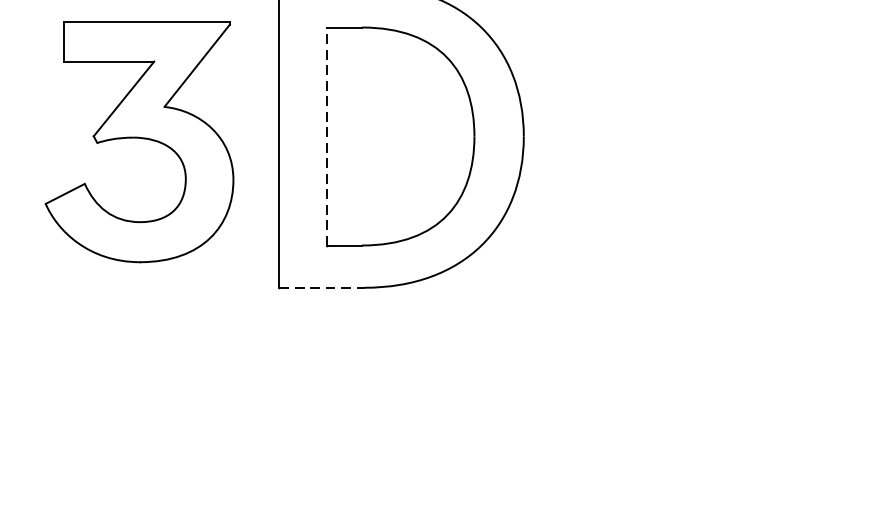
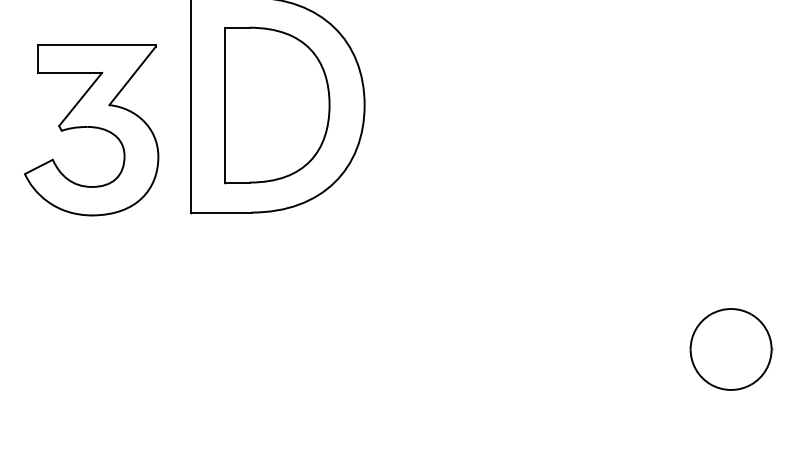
line: (326, 135) -> (224, 104), dashed -> solid
part: (139, 142) -> (91, 130), moved
line: (322, 287) -> (221, 212), dashed -> solid

